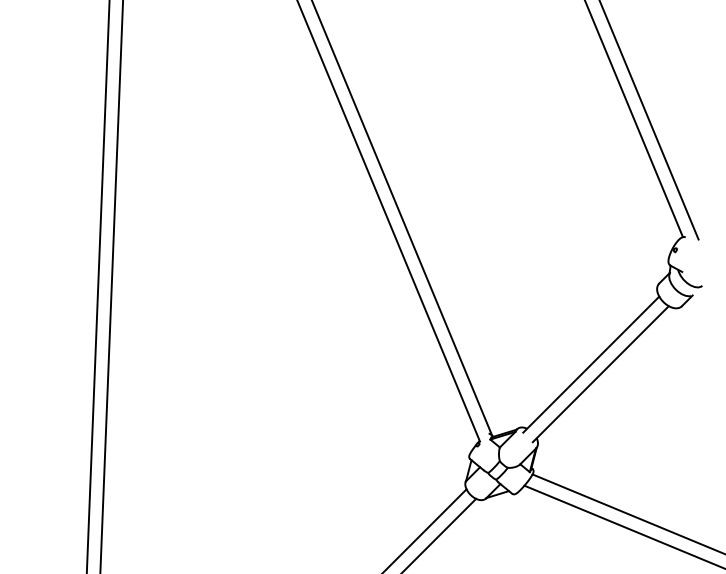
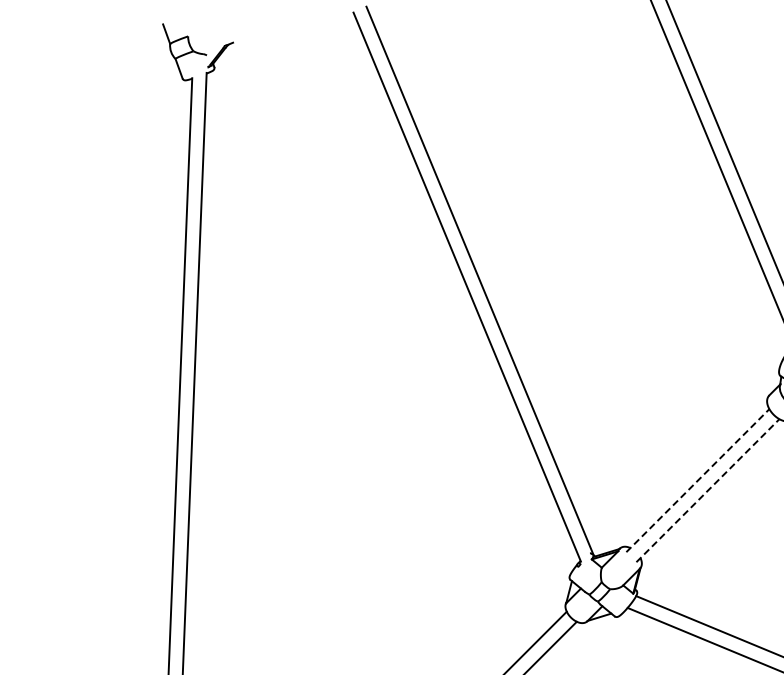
line: (591, 364) -> (698, 480), solid -> dashed
line: (601, 373) -> (708, 490), solid -> dashed

